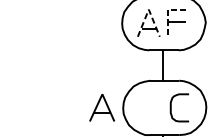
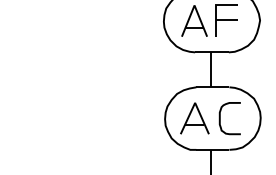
line: (148, 9) -> (194, 5), dashed -> solid
line: (167, 13) -> (216, 10), dashed -> solid
part: (101, 107) -> (194, 118), moved

